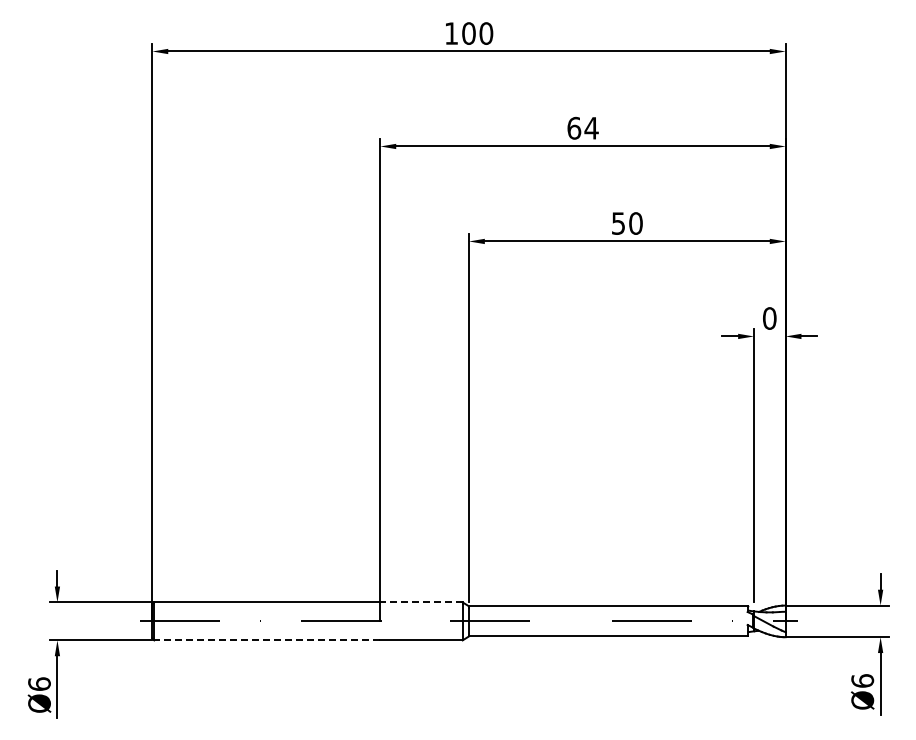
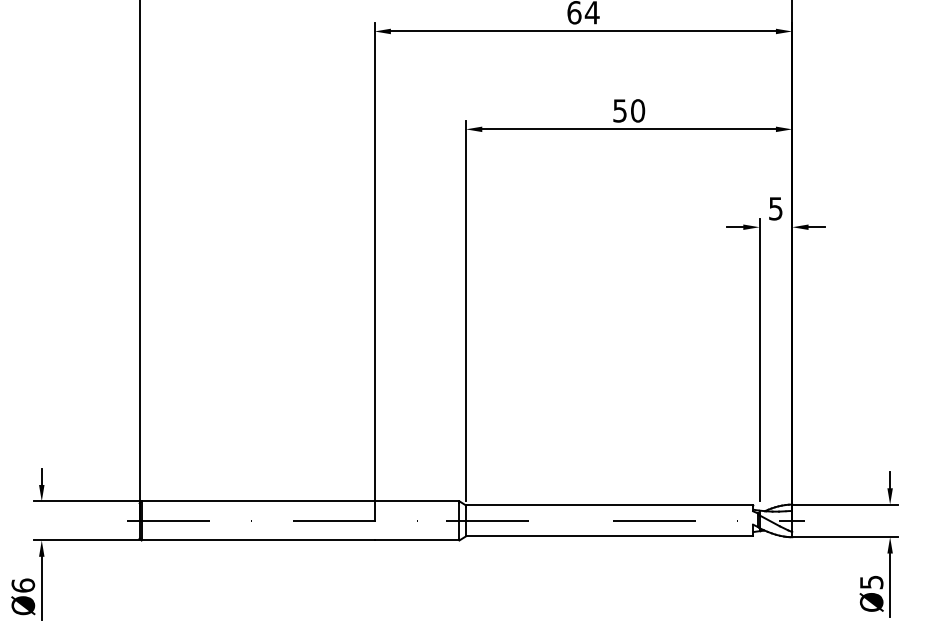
text: (769, 318) -> (775, 208), 0 -> 5
line: (421, 602) -> (416, 501), dashed -> solid
line: (266, 640) -> (257, 540), dashed -> solid
text: (862, 680) -> (871, 581), Ø6 -> Ø5

